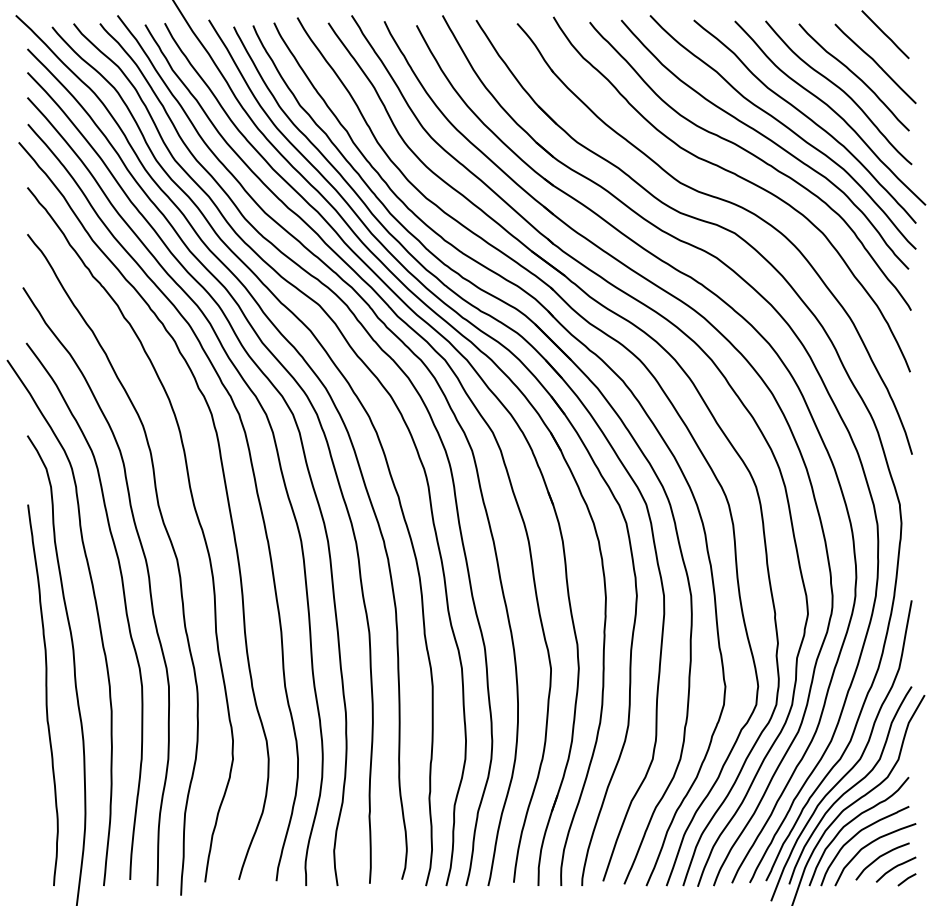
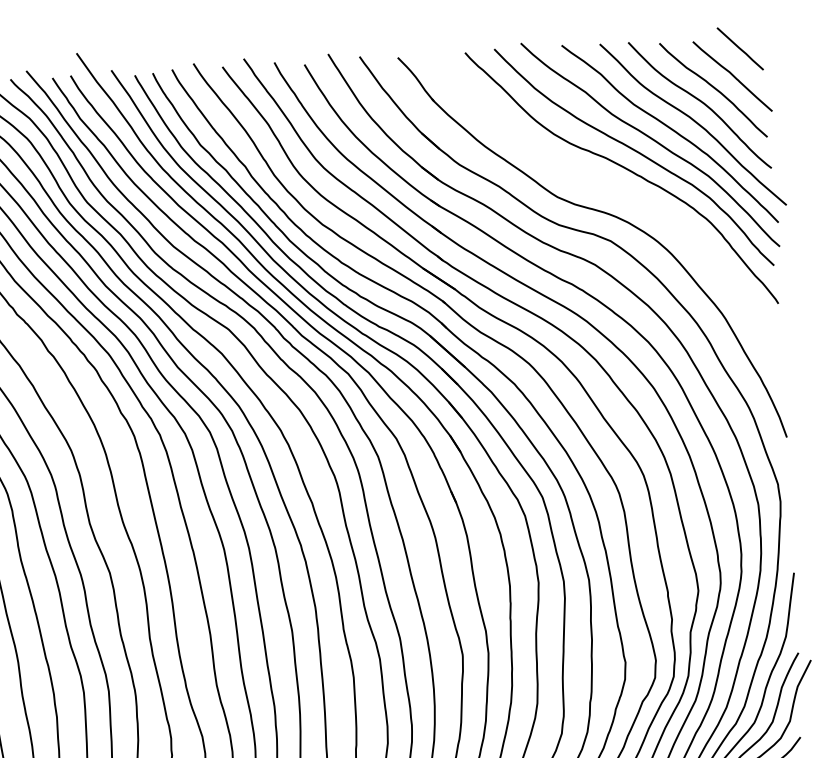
curve: (740, 178) -> (613, 189), removed

